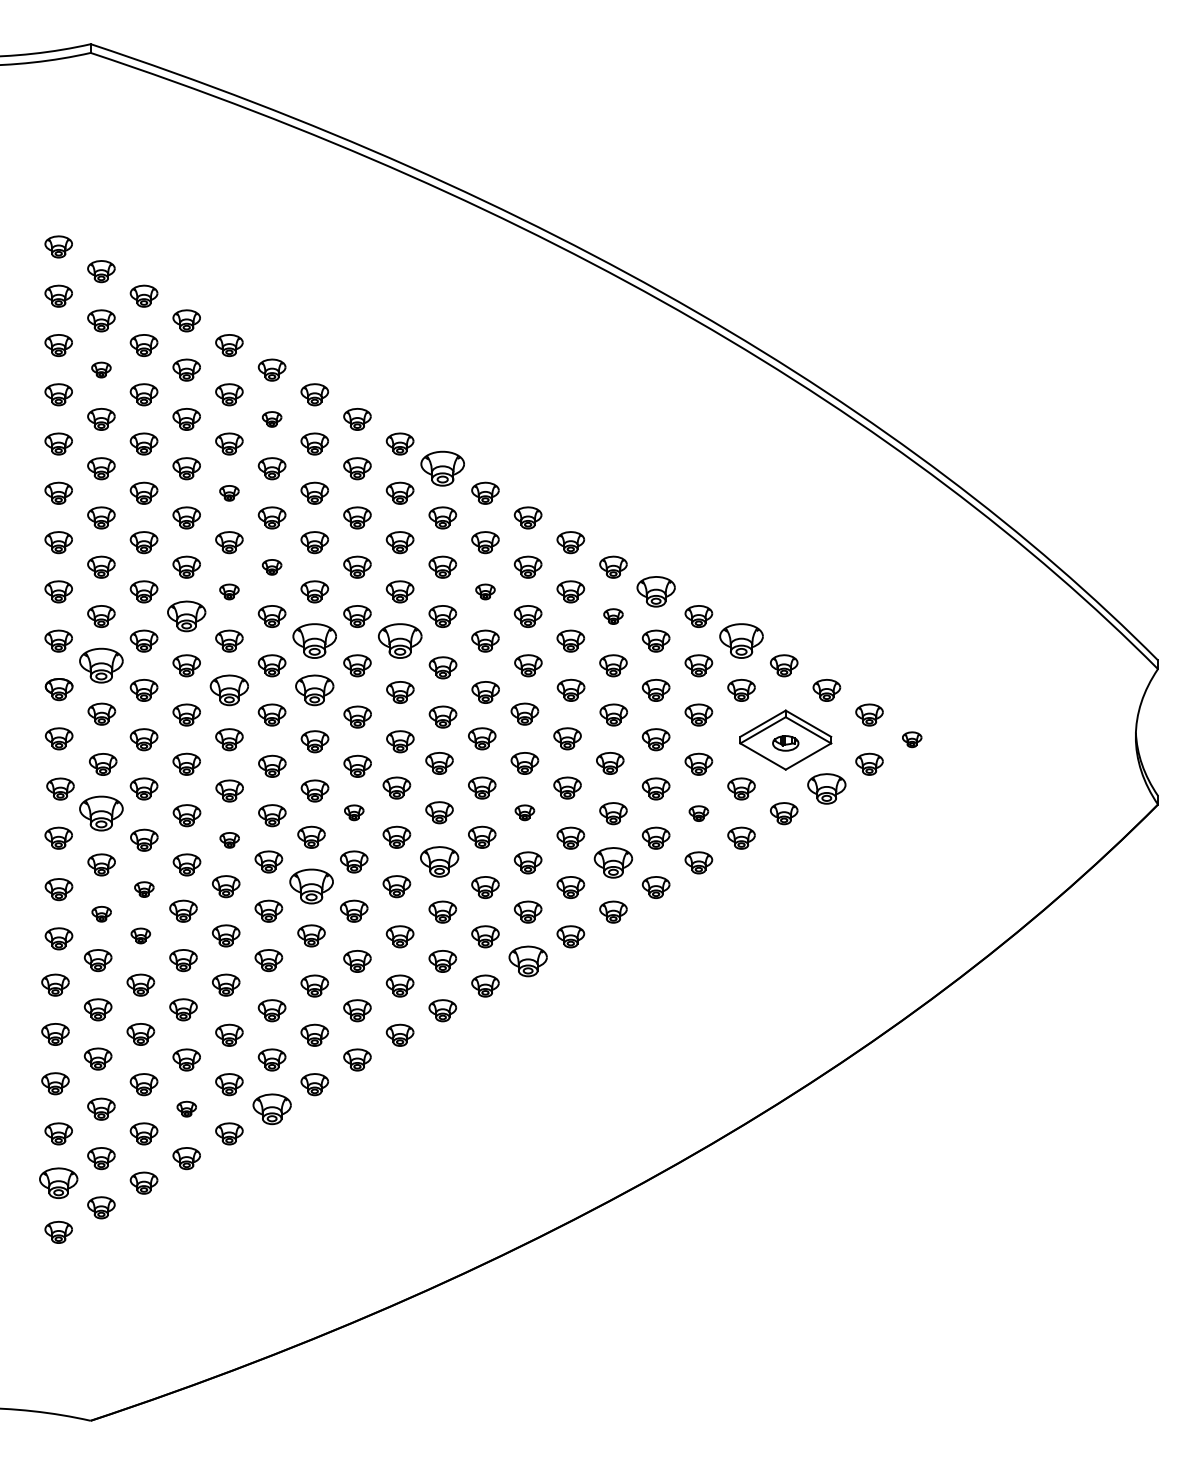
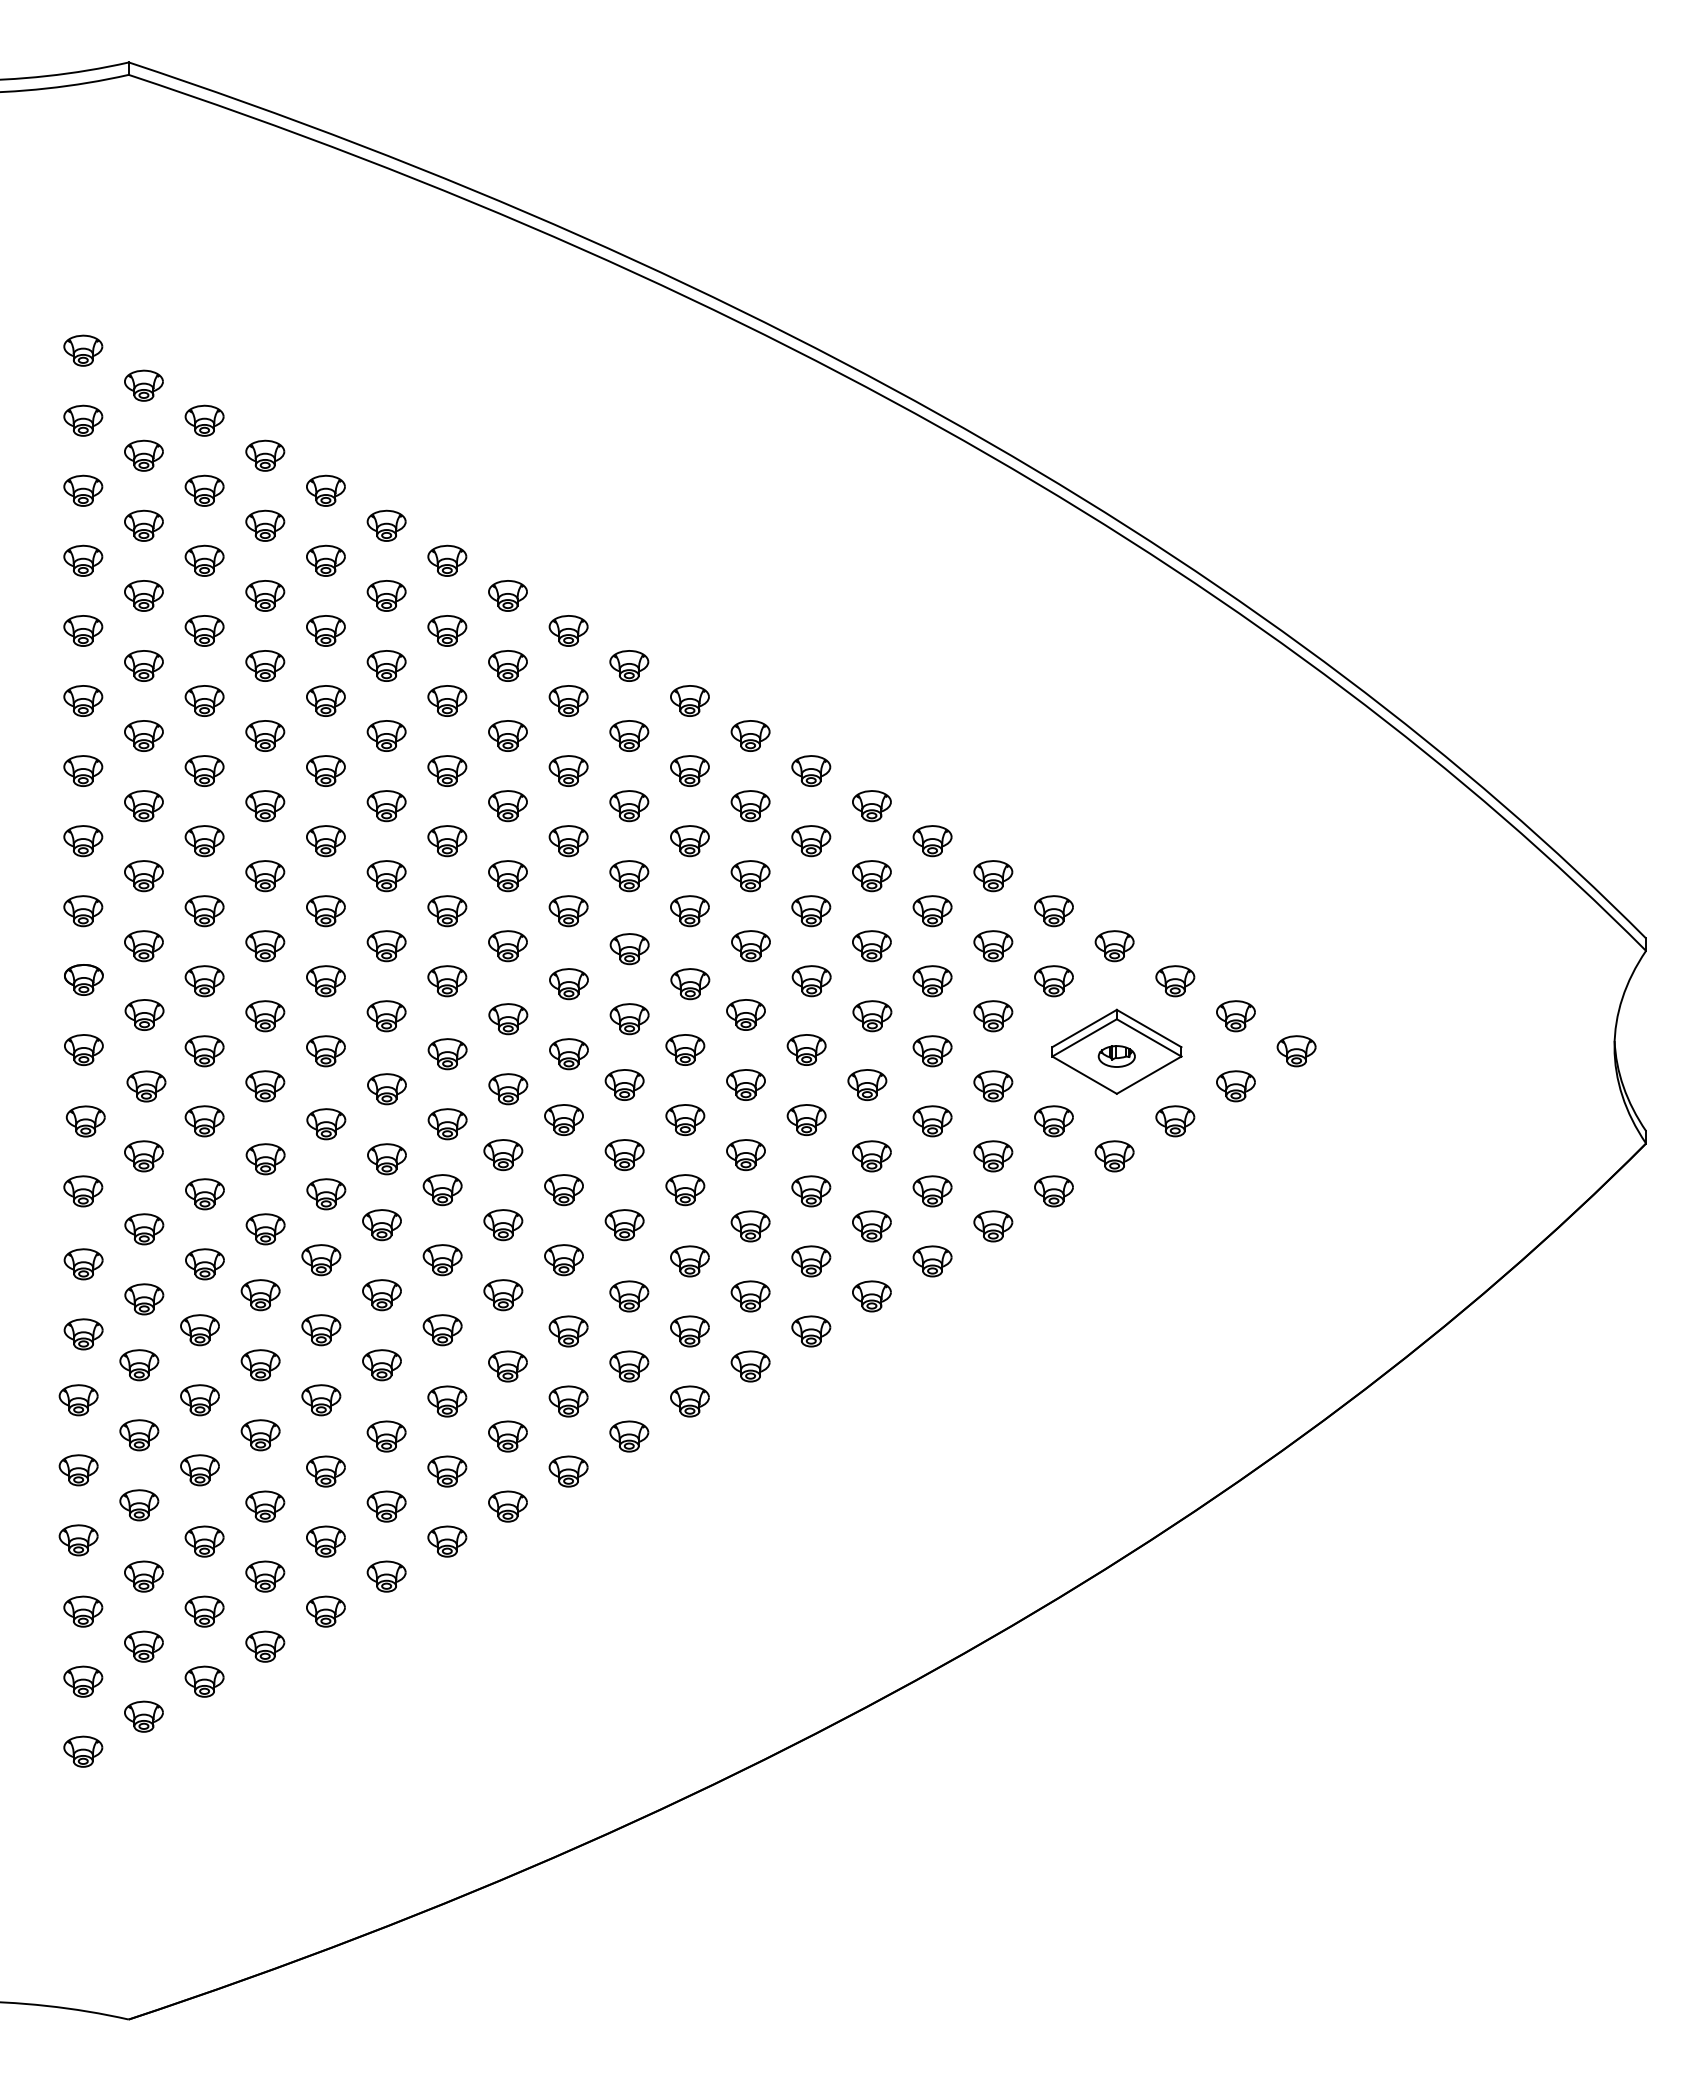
part: (101, 369) -> (143, 525), size x1.43
part: (272, 419) -> (386, 595), size x1.43
part: (442, 468) -> (629, 665), size x0.62
part: (229, 492) -> (325, 700), size x1.43
part: (272, 567) -> (386, 806), size x1.43
part: (229, 592) -> (325, 841), size x1.43
part: (485, 592) -> (689, 841), size x1.43
part: (656, 592) -> (932, 841), size x0.71
part: (186, 616) -> (265, 876), size x0.71
part: (613, 616) -> (871, 876), size x1.43
part: (314, 641) -> (447, 911), size x0.62
part: (400, 641) -> (568, 911), size x0.62
part: (741, 641) -> (1053, 911), size x0.62
part: (101, 666) -> (143, 946), size x0.62
part: (229, 690) -> (325, 981), size x0.71
part: (314, 690) -> (447, 981), size x0.71
part: (912, 739) -> (1296, 1051), size x1.43
part: (827, 789) -> (1175, 1121), size x0.71
part: (101, 813) -> (143, 1156), size x0.62
part: (354, 813) -> (503, 1155), size x1.43
part: (524, 813) -> (745, 1155), size x1.43
part: (698, 813) -> (993, 1156), size x1.43
part: (229, 840) -> (326, 1194), size x1.43
part: (439, 862) -> (624, 1225), size x0.71
part: (613, 862) -> (871, 1226), size x0.71
part: (311, 886) -> (442, 1260), size x0.62
part: (144, 889) -> (204, 1264), size x1.43
part: (101, 914) -> (144, 1299), size x1.43
part: (140, 936) -> (199, 1330), size x1.43
part: (528, 961) -> (750, 1366), size x0.71
part: (186, 1109) -> (265, 1576), size x1.43
part: (272, 1109) -> (386, 1576), size x0.71
part: (58, 1183) -> (83, 1681), size x0.71

